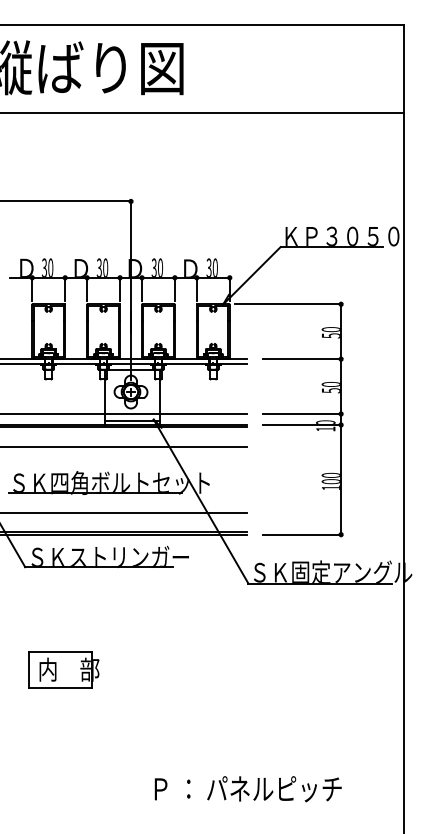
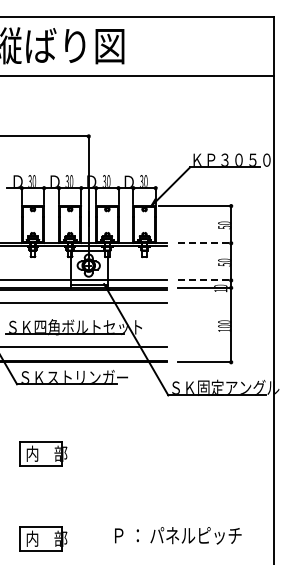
line: (303, 359) -> (205, 243), solid -> dashed
line: (303, 414) -> (205, 280), solid -> dashed
text: (248, 788) -> (178, 535), moved
part: (64, 794) -> (43, 538), added

